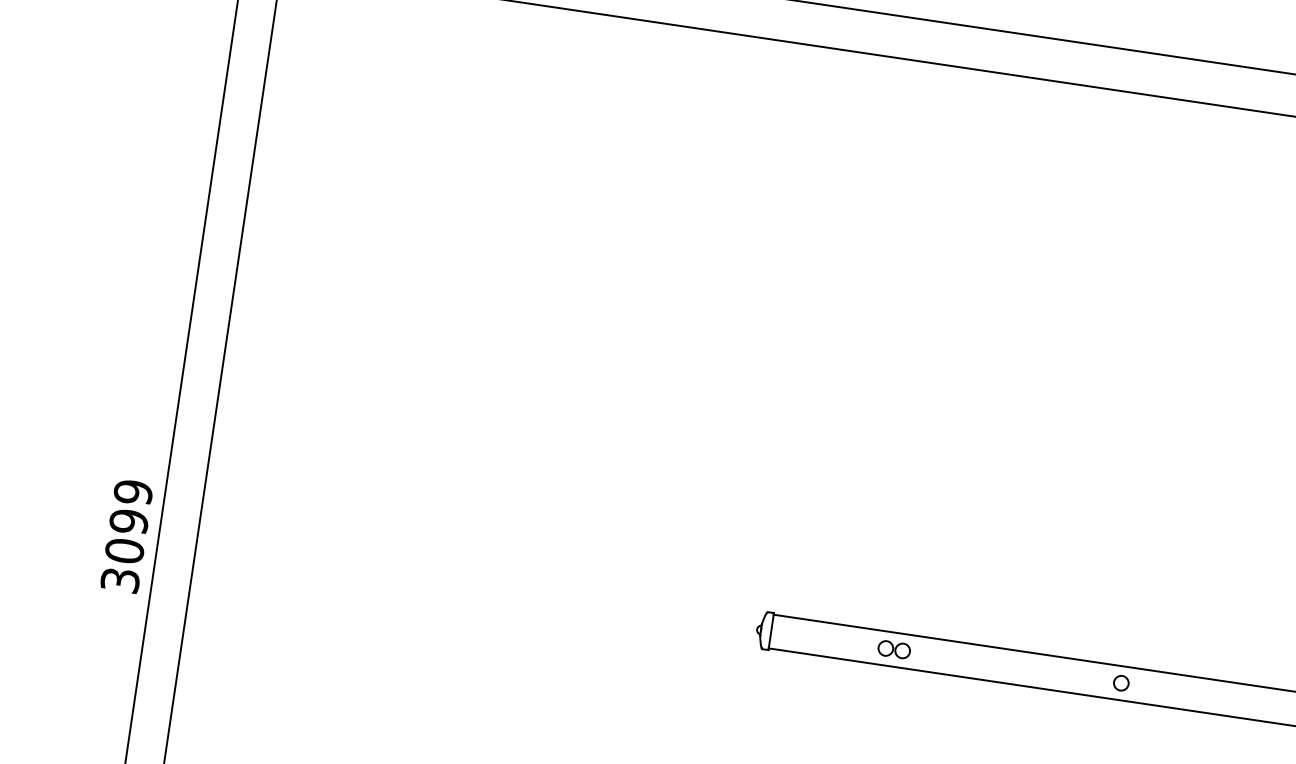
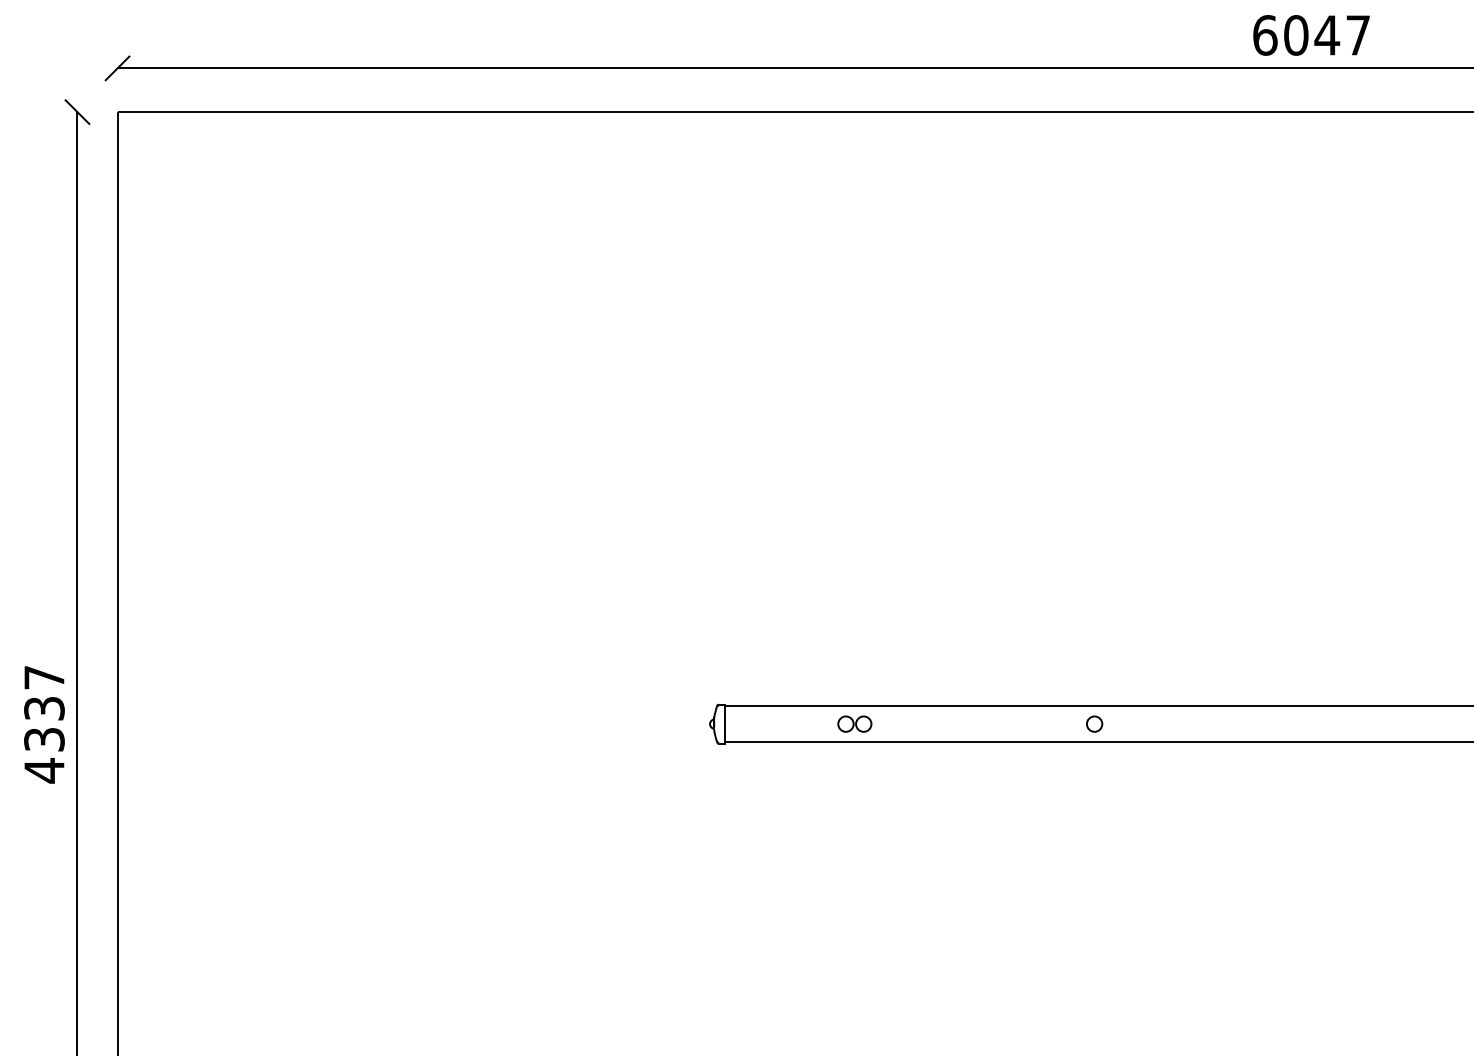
text: (126, 536) -> (44, 724), 3099 -> 4337

